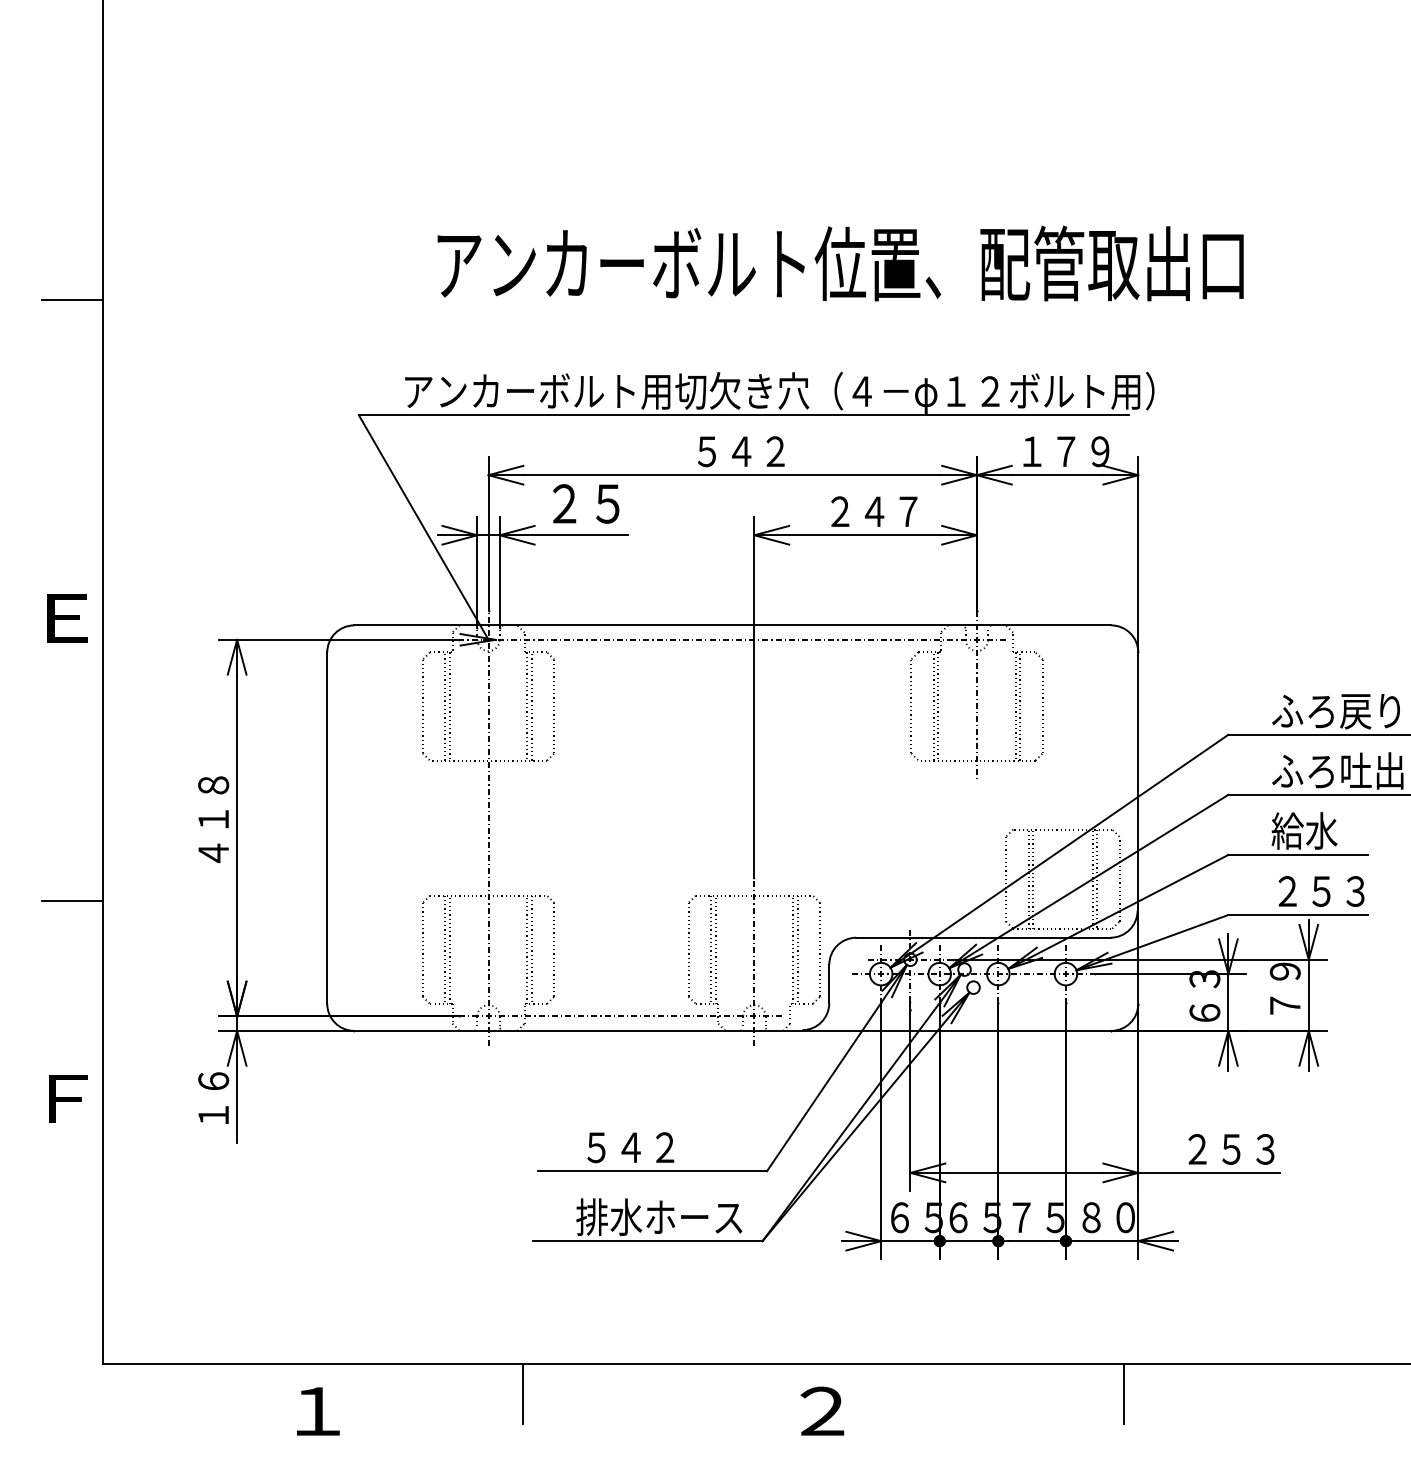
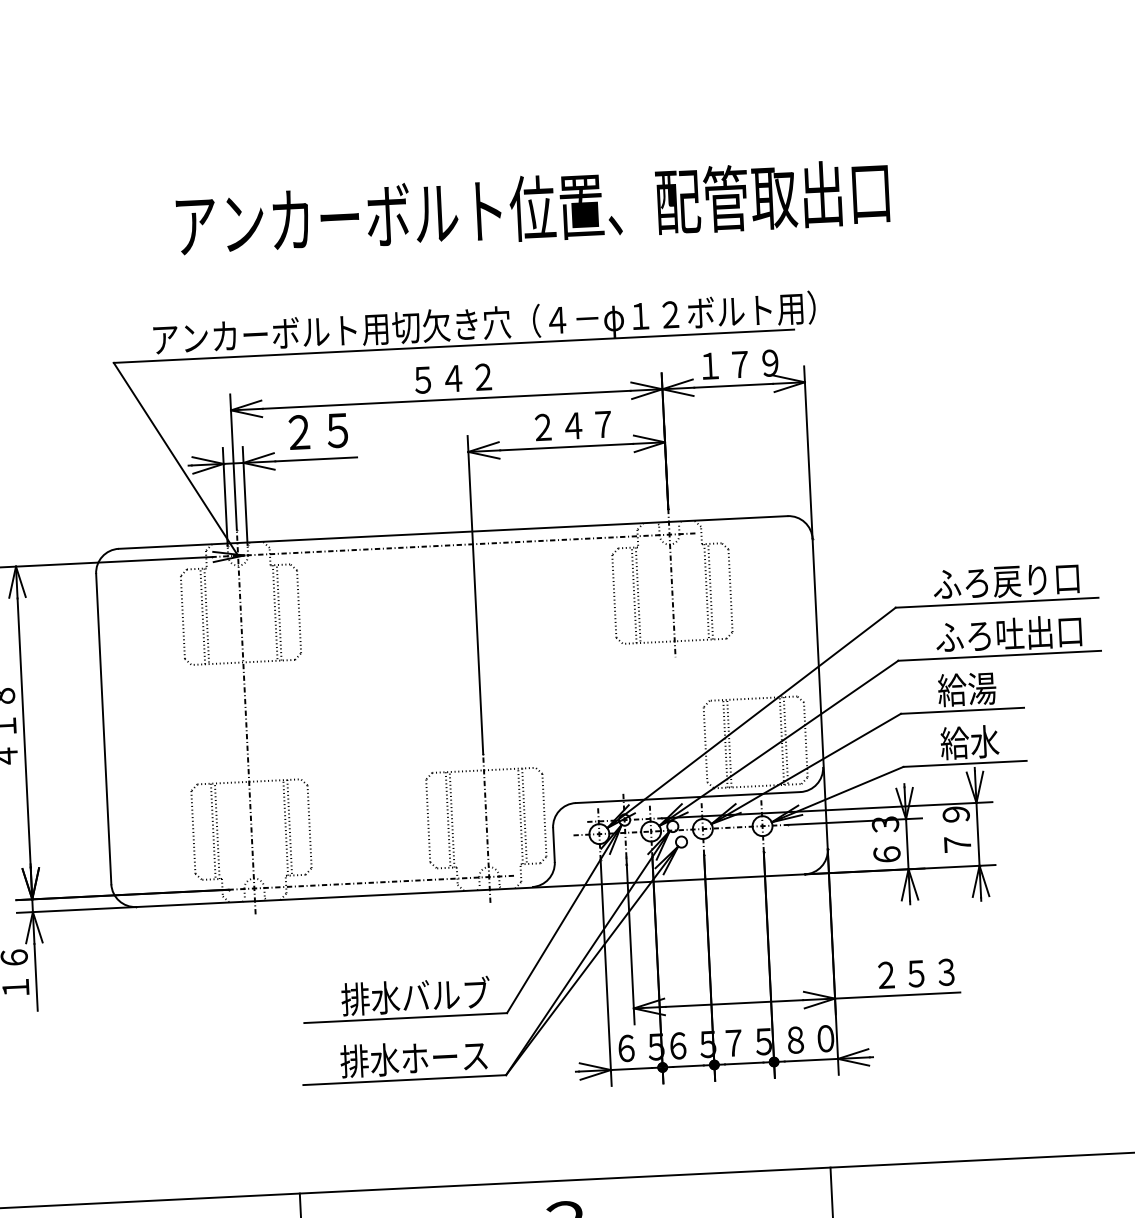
text: (1321, 830) -> (982, 688), 給水 -> 給湯
text: (1317, 890) -> (981, 741), ２５３ -> 給水
text: (664, 1146) -> (415, 995), ５４２ -> 排水バルブ

